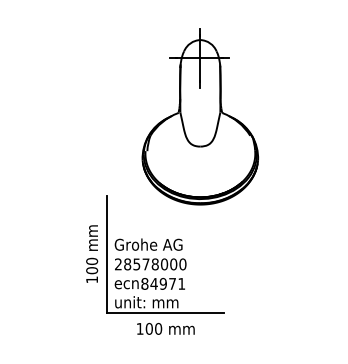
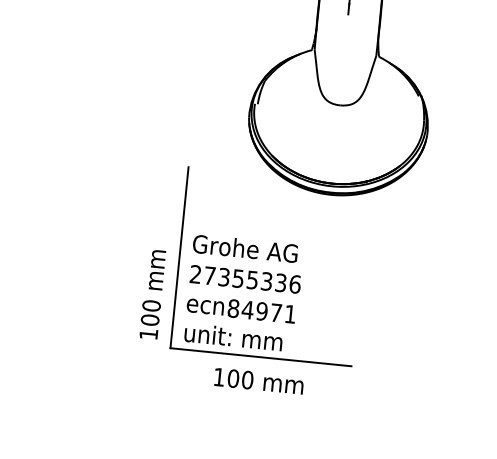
text: (92, 253) -> (153, 293), moved
text: (155, 264) -> (252, 280), 28578000 -> 27355336

